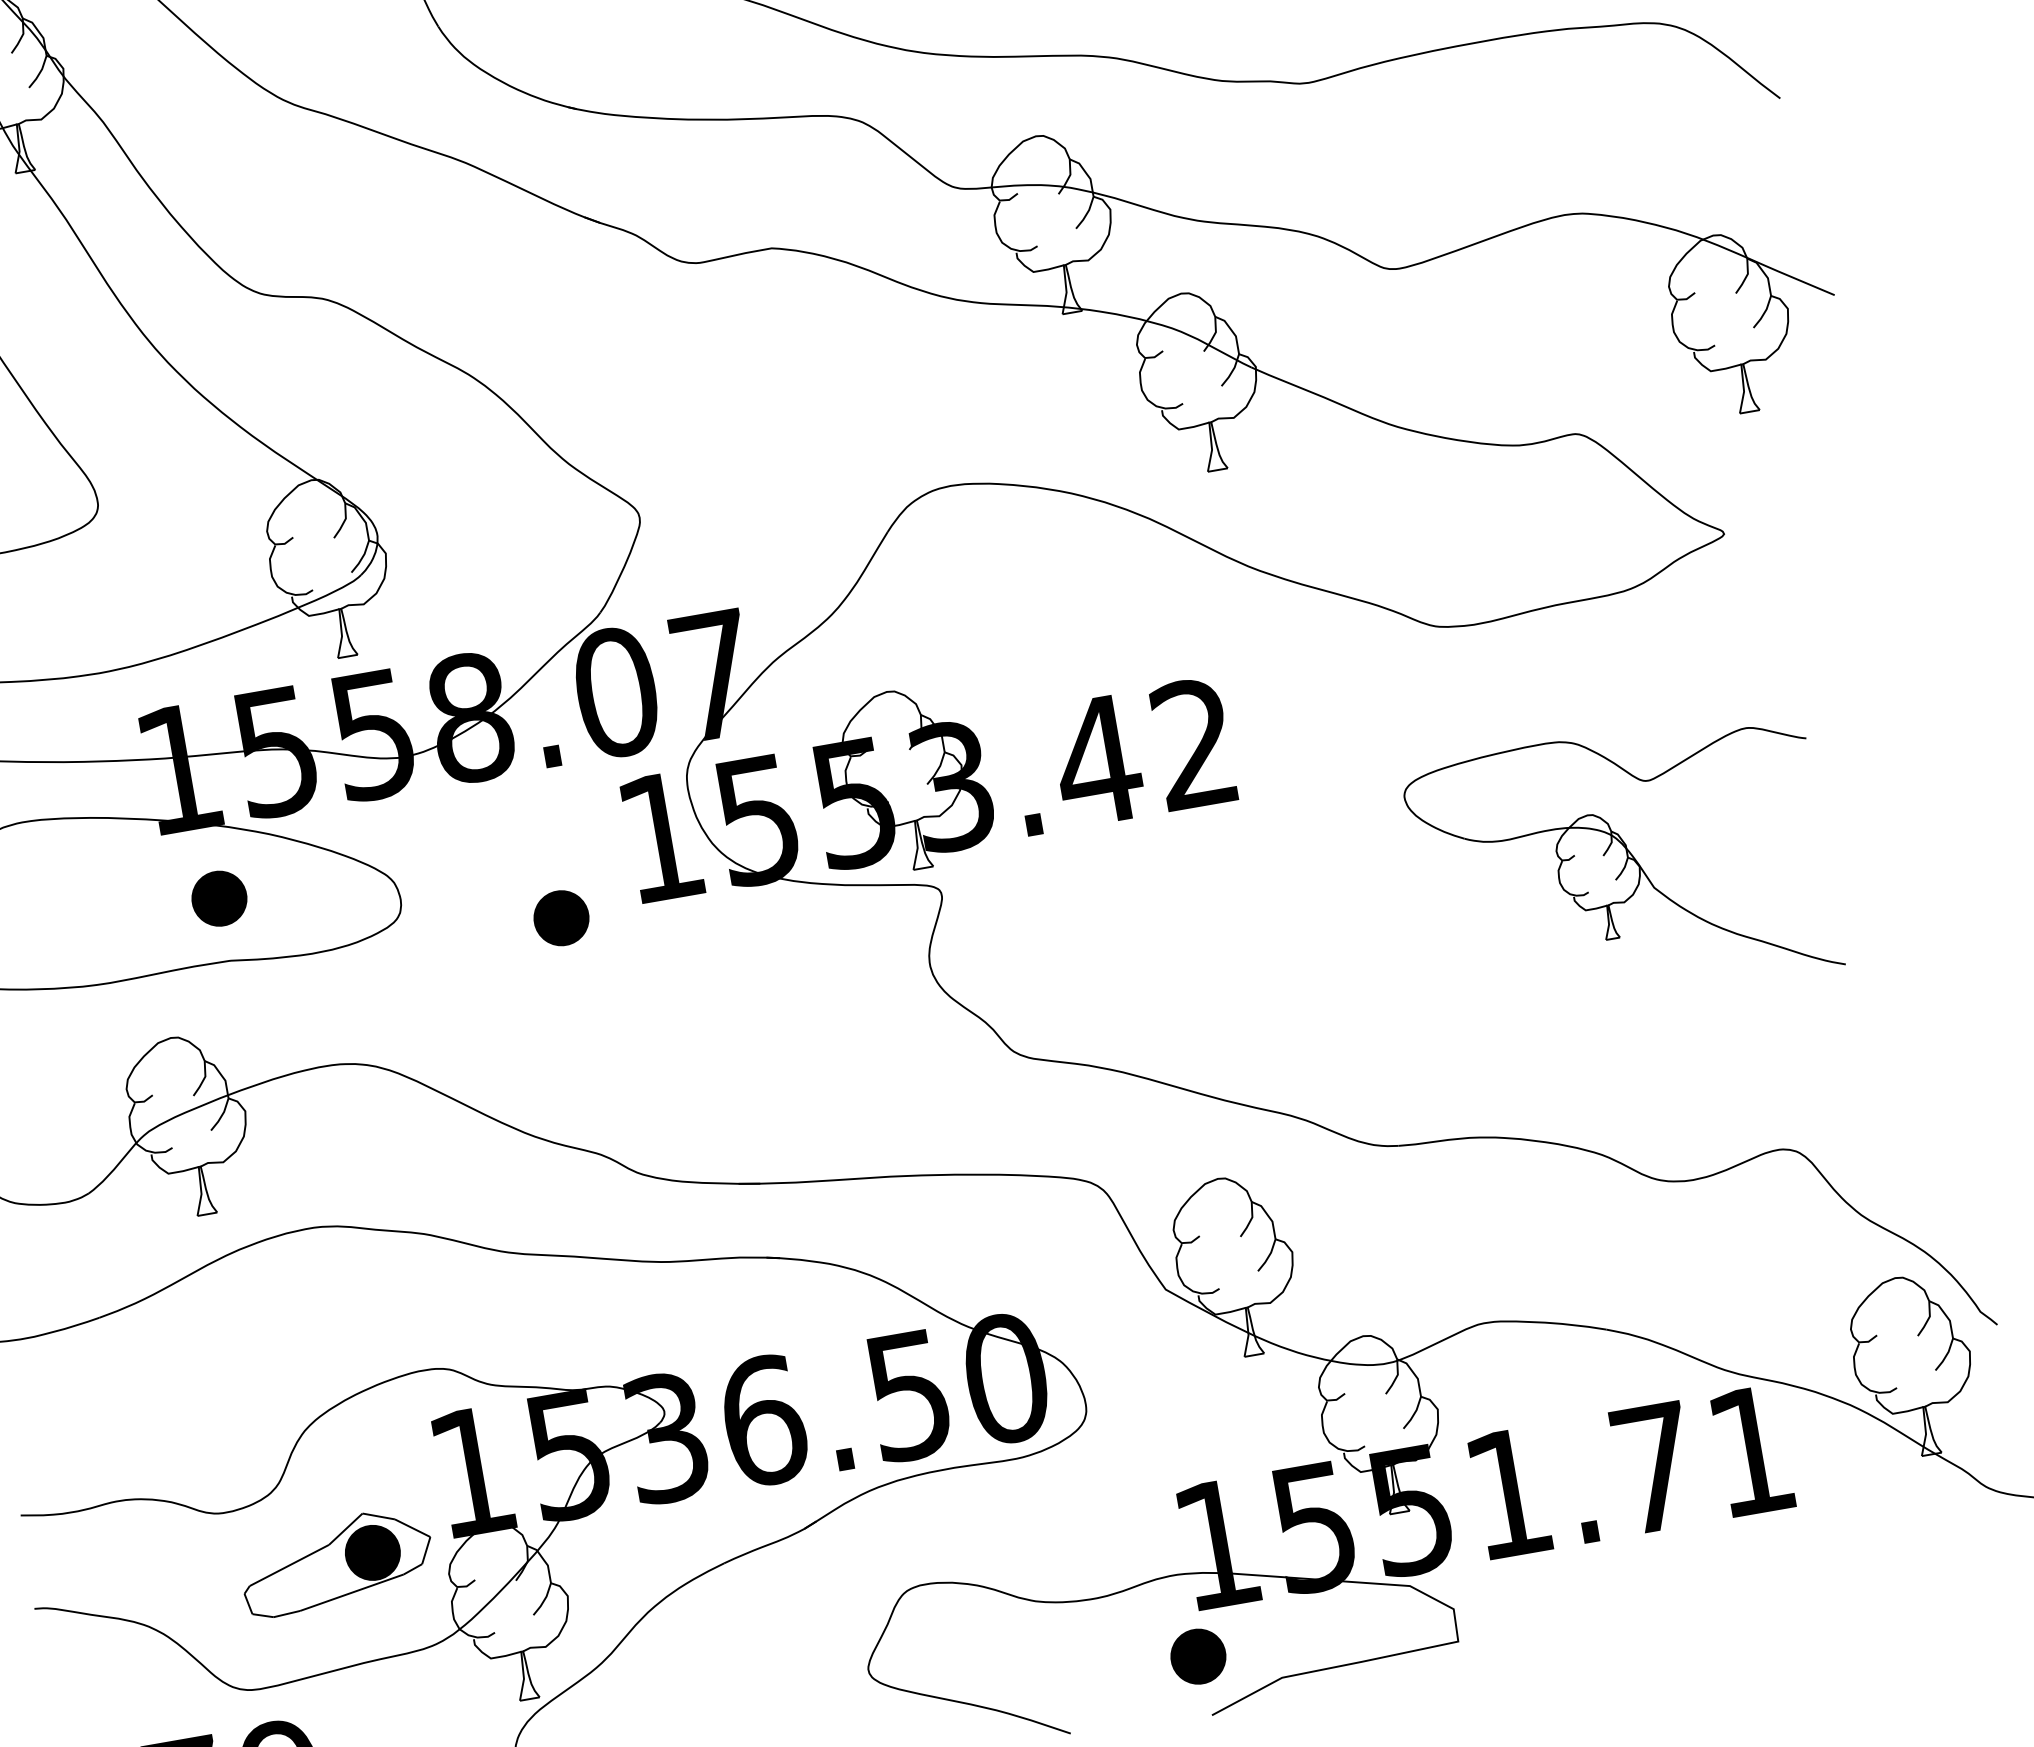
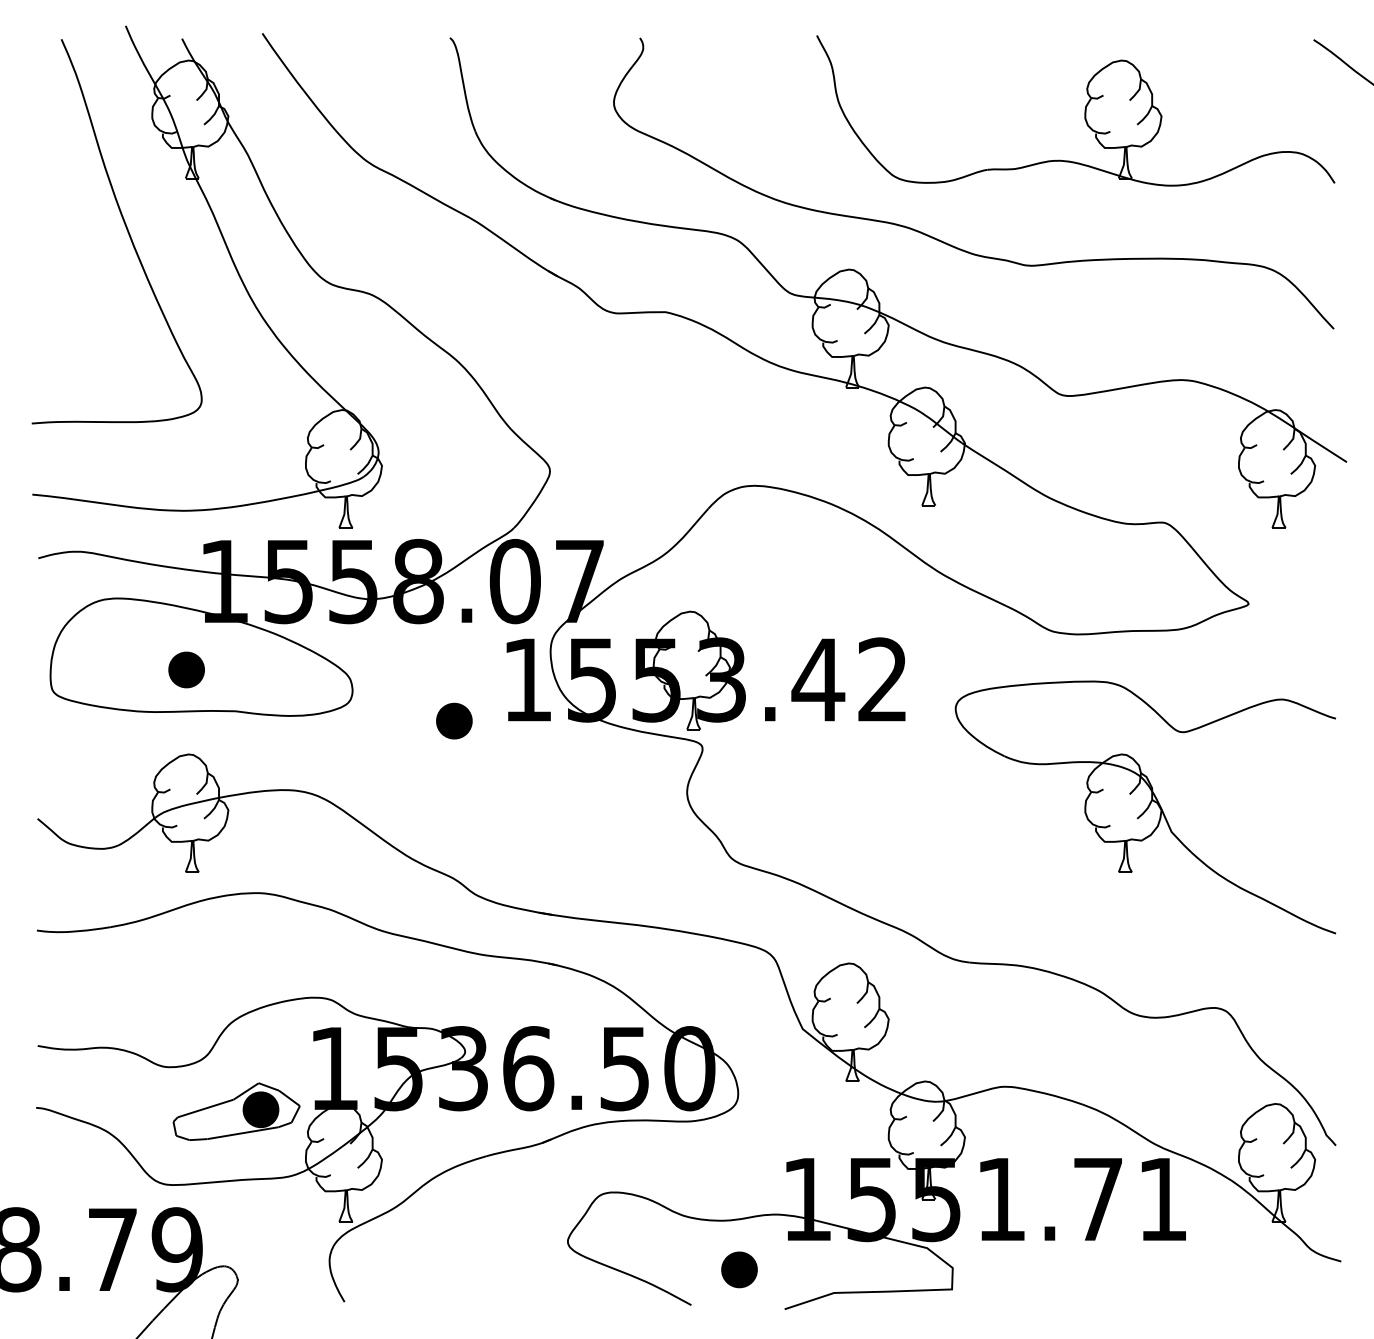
part: (1621, 867) -> (1144, 807), size x1.43
part: (219, 898) -> (186, 669), moved
part: (1198, 1656) -> (739, 1269), moved

